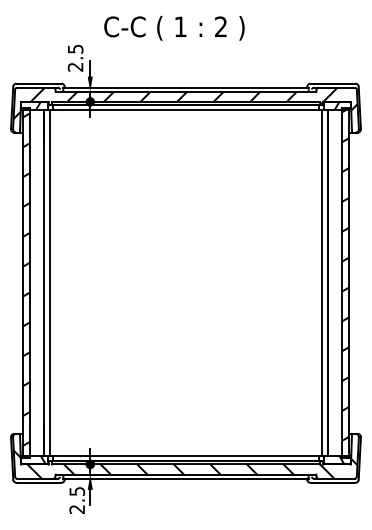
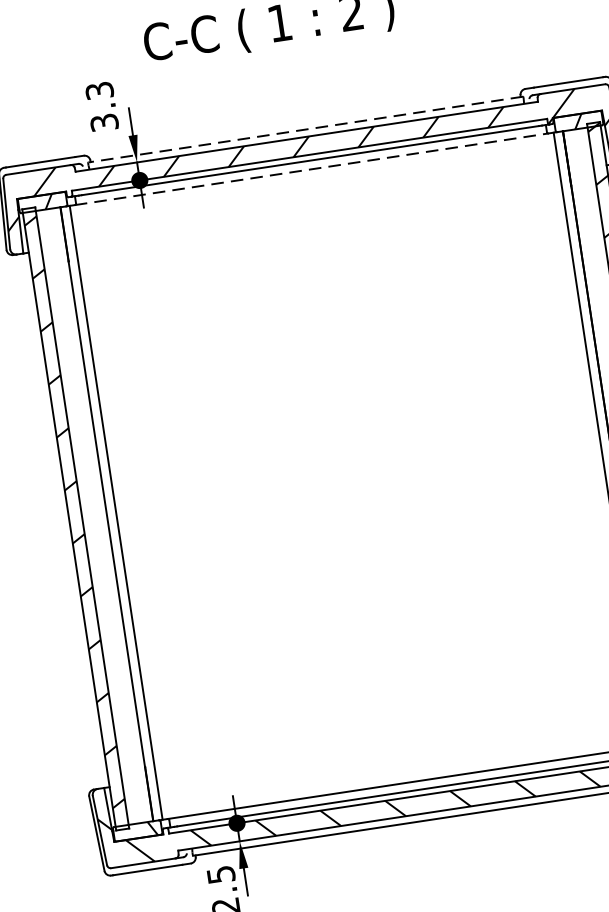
text: (75, 57) -> (101, 105), 2.5 -> 3.3
line: (186, 87) -> (306, 129), solid -> dashed
line: (186, 110) -> (312, 169), solid -> dashed

